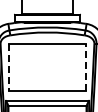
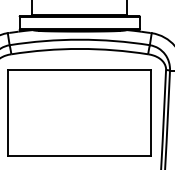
line: (86, 66) -> (151, 111), dashed -> solid
line: (8, 67) -> (8, 113), dashed -> solid

